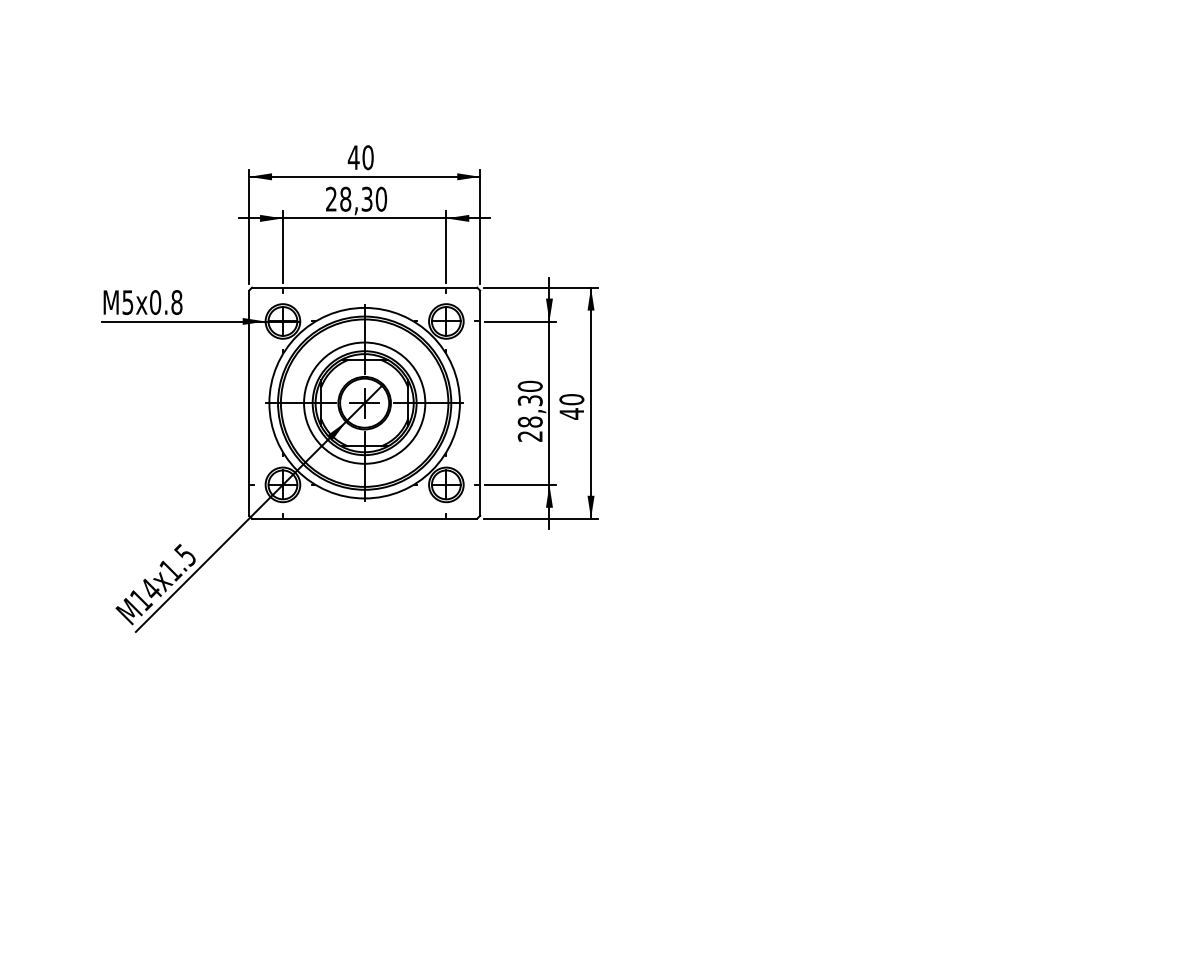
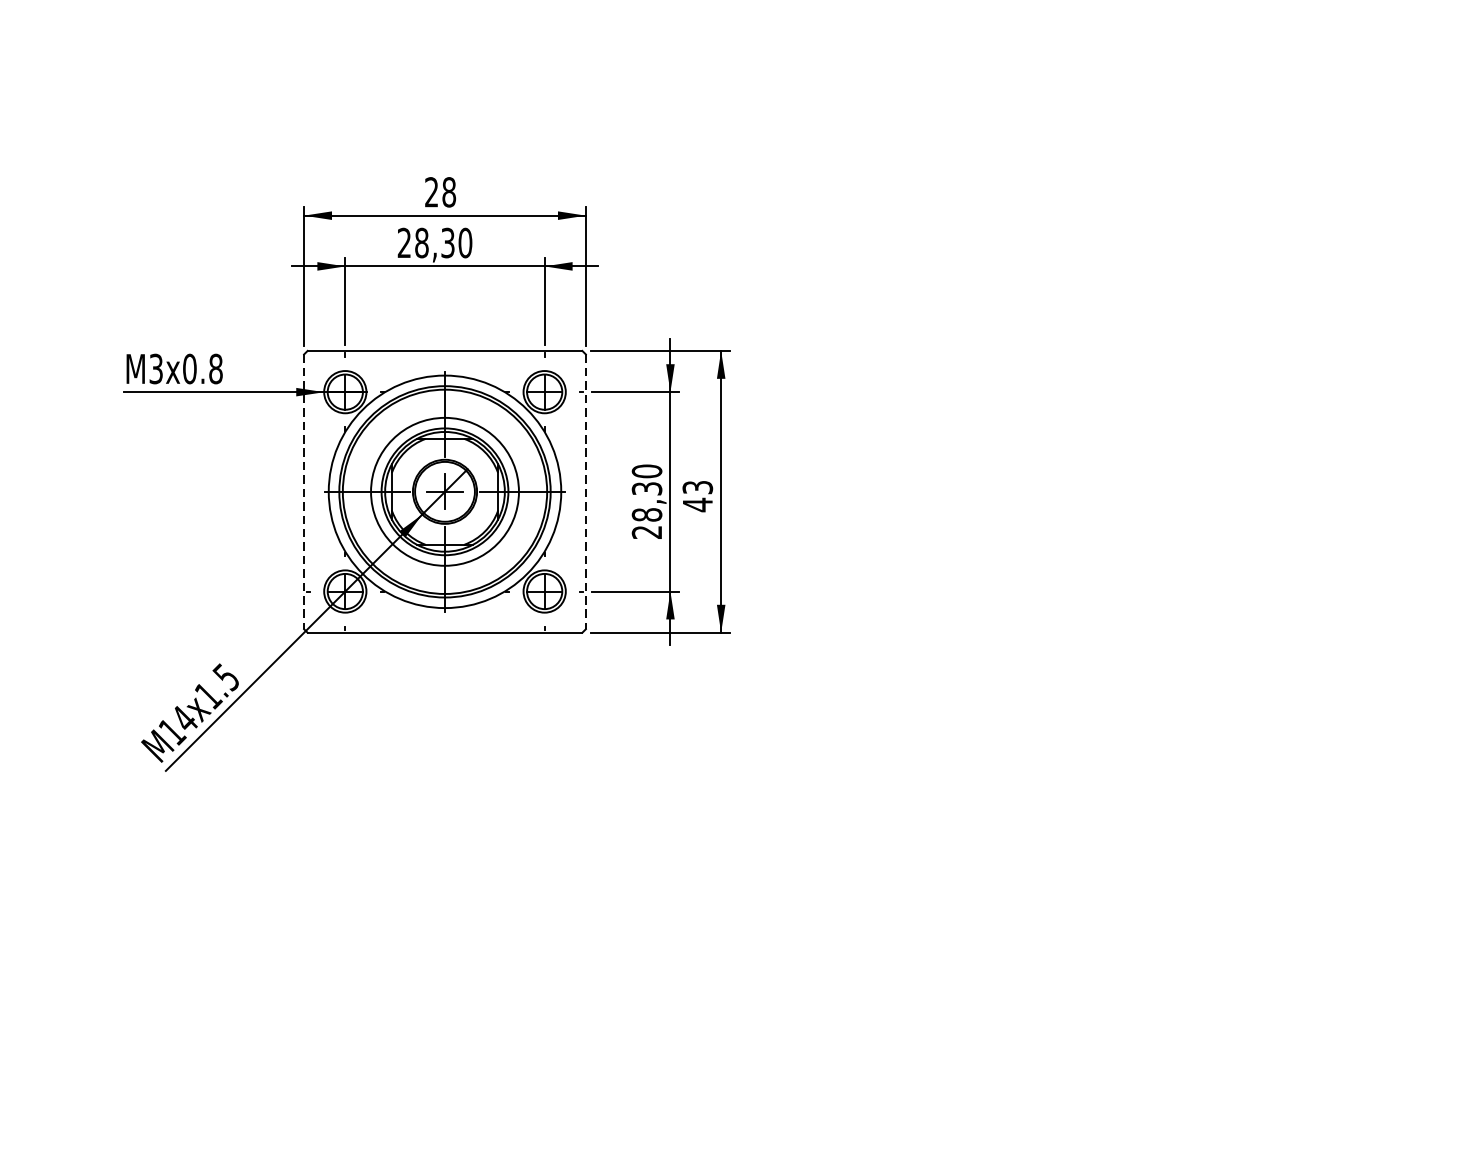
text: (360, 157) -> (439, 192), 40 -> 28
text: (128, 302) -> (156, 369), M5x0.8 -> M3x0.8
text: (571, 399) -> (697, 487), 40 -> 43
line: (249, 403) -> (304, 492), solid -> dashed
line: (480, 403) -> (586, 492), solid -> dashed

